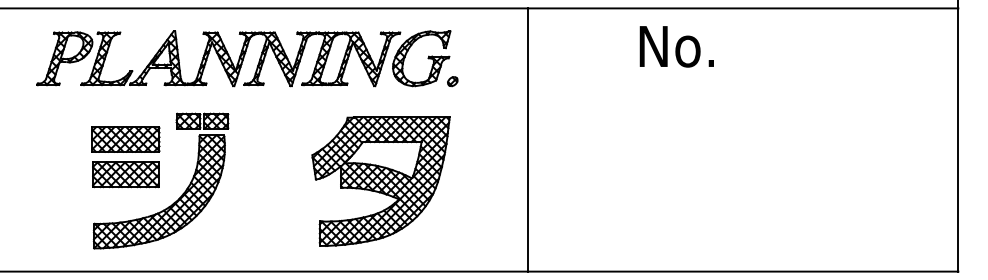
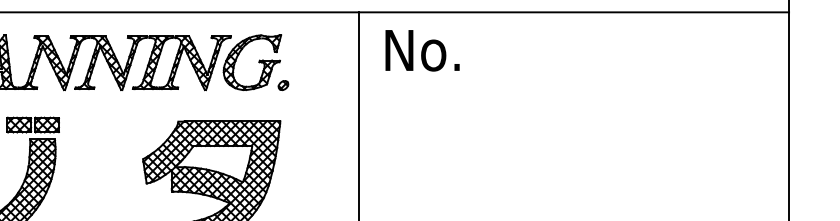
text: (676, 46) -> (422, 50), moved

